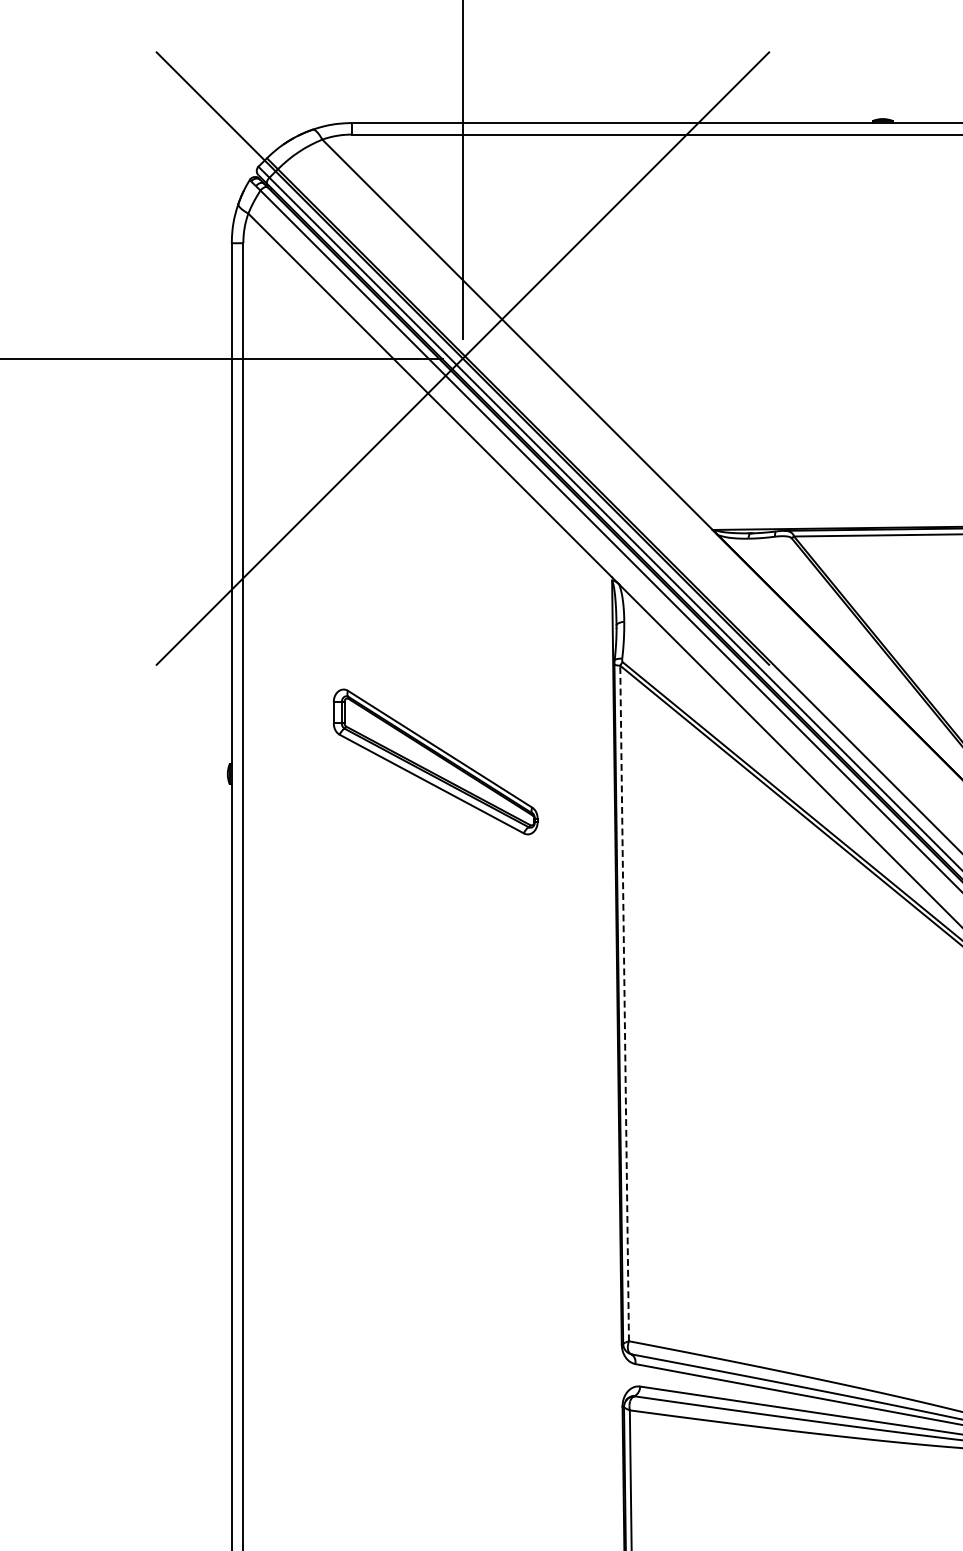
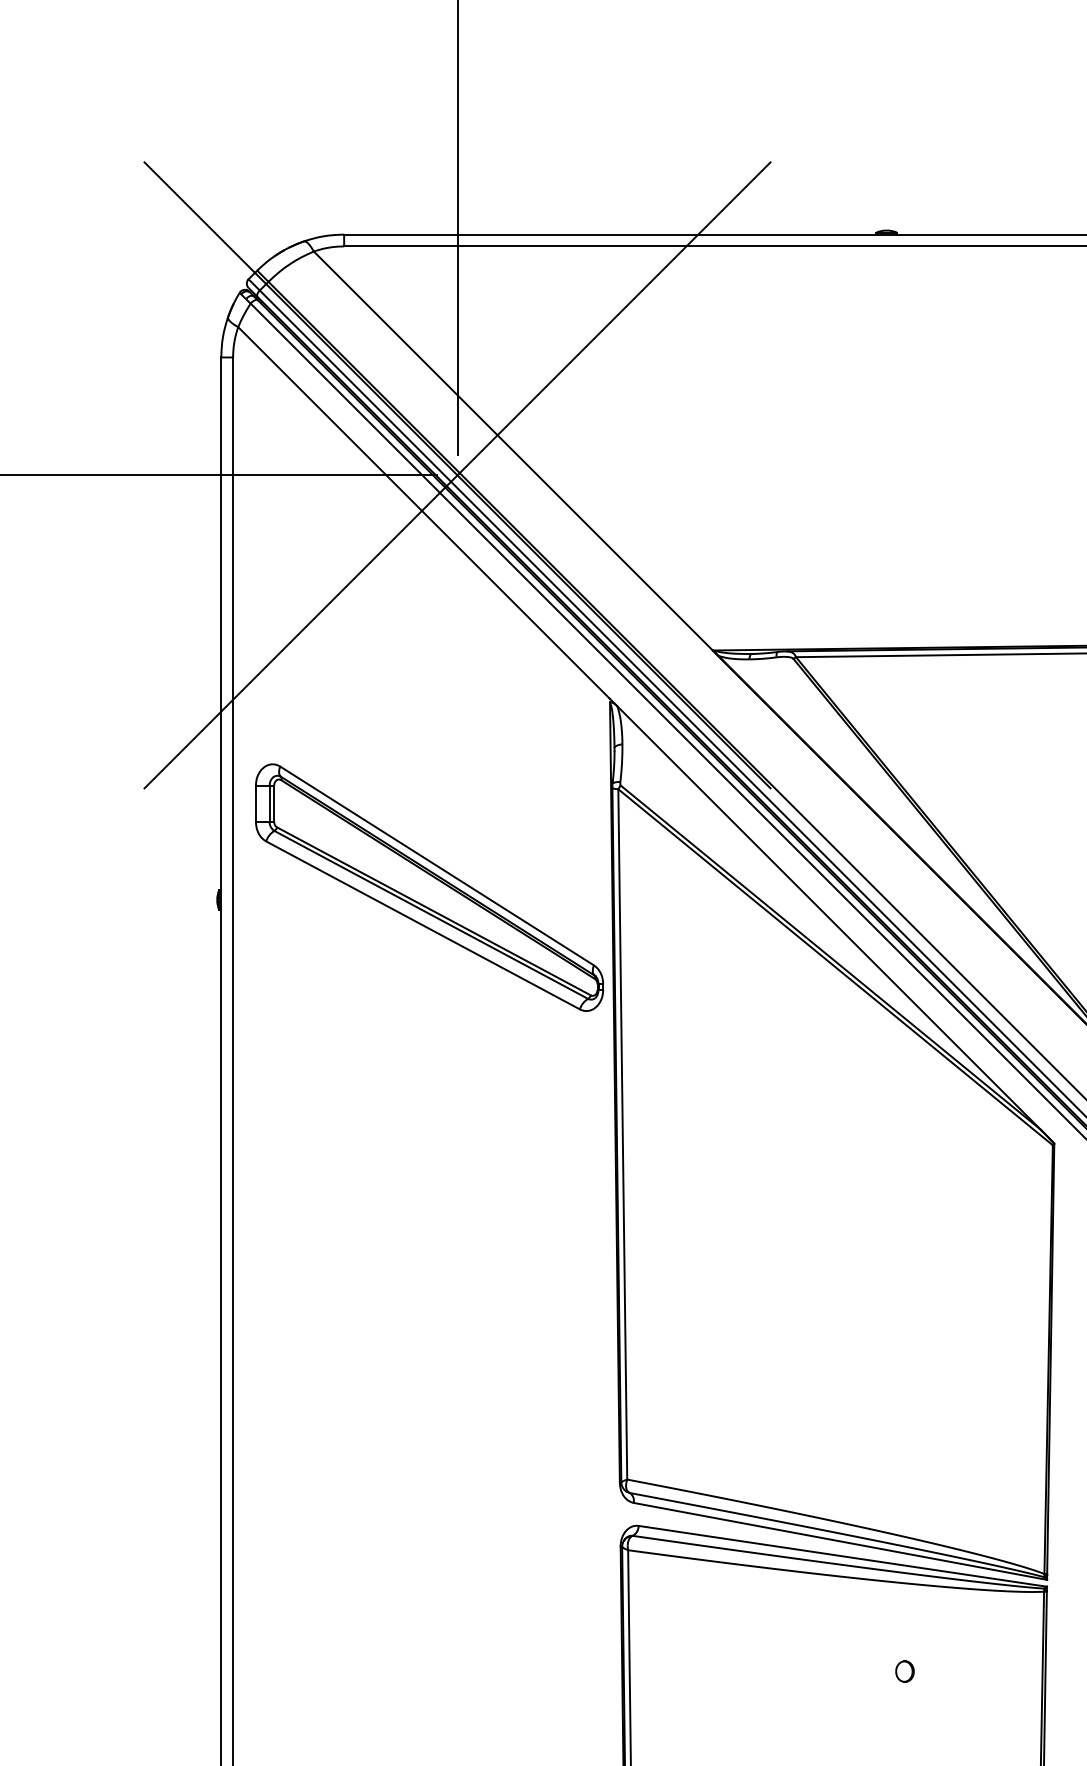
part: (435, 761) -> (429, 887), size x1.67
line: (624, 1002) -> (622, 1133), dashed -> solid
part: (900, 1529) -> (904, 1671), added

